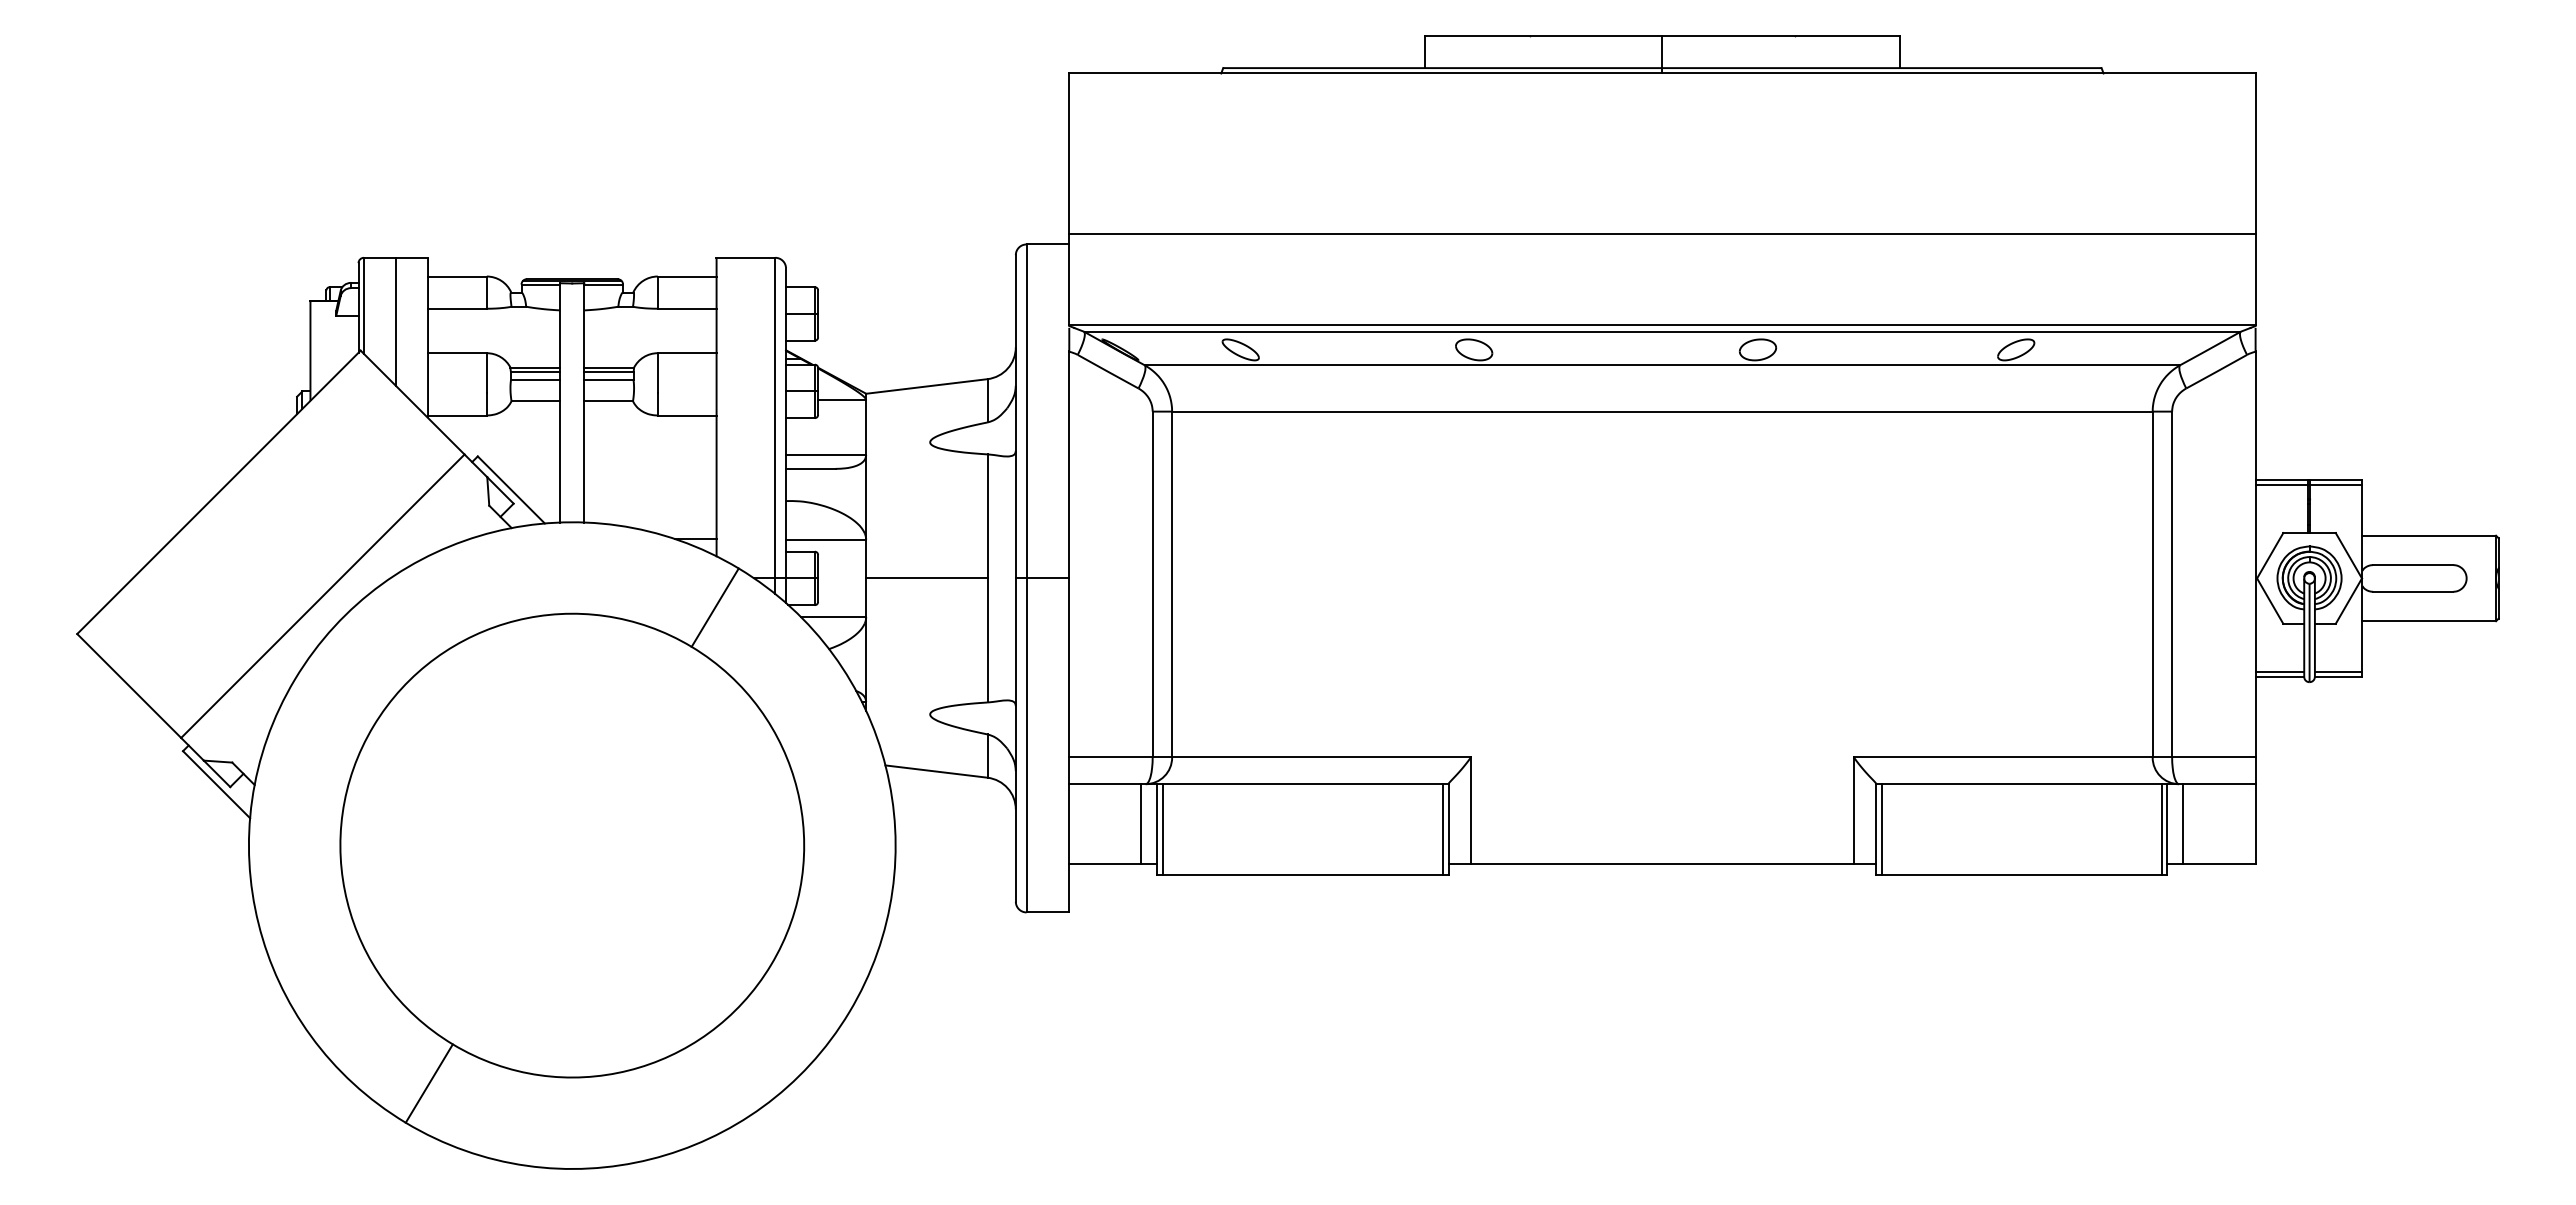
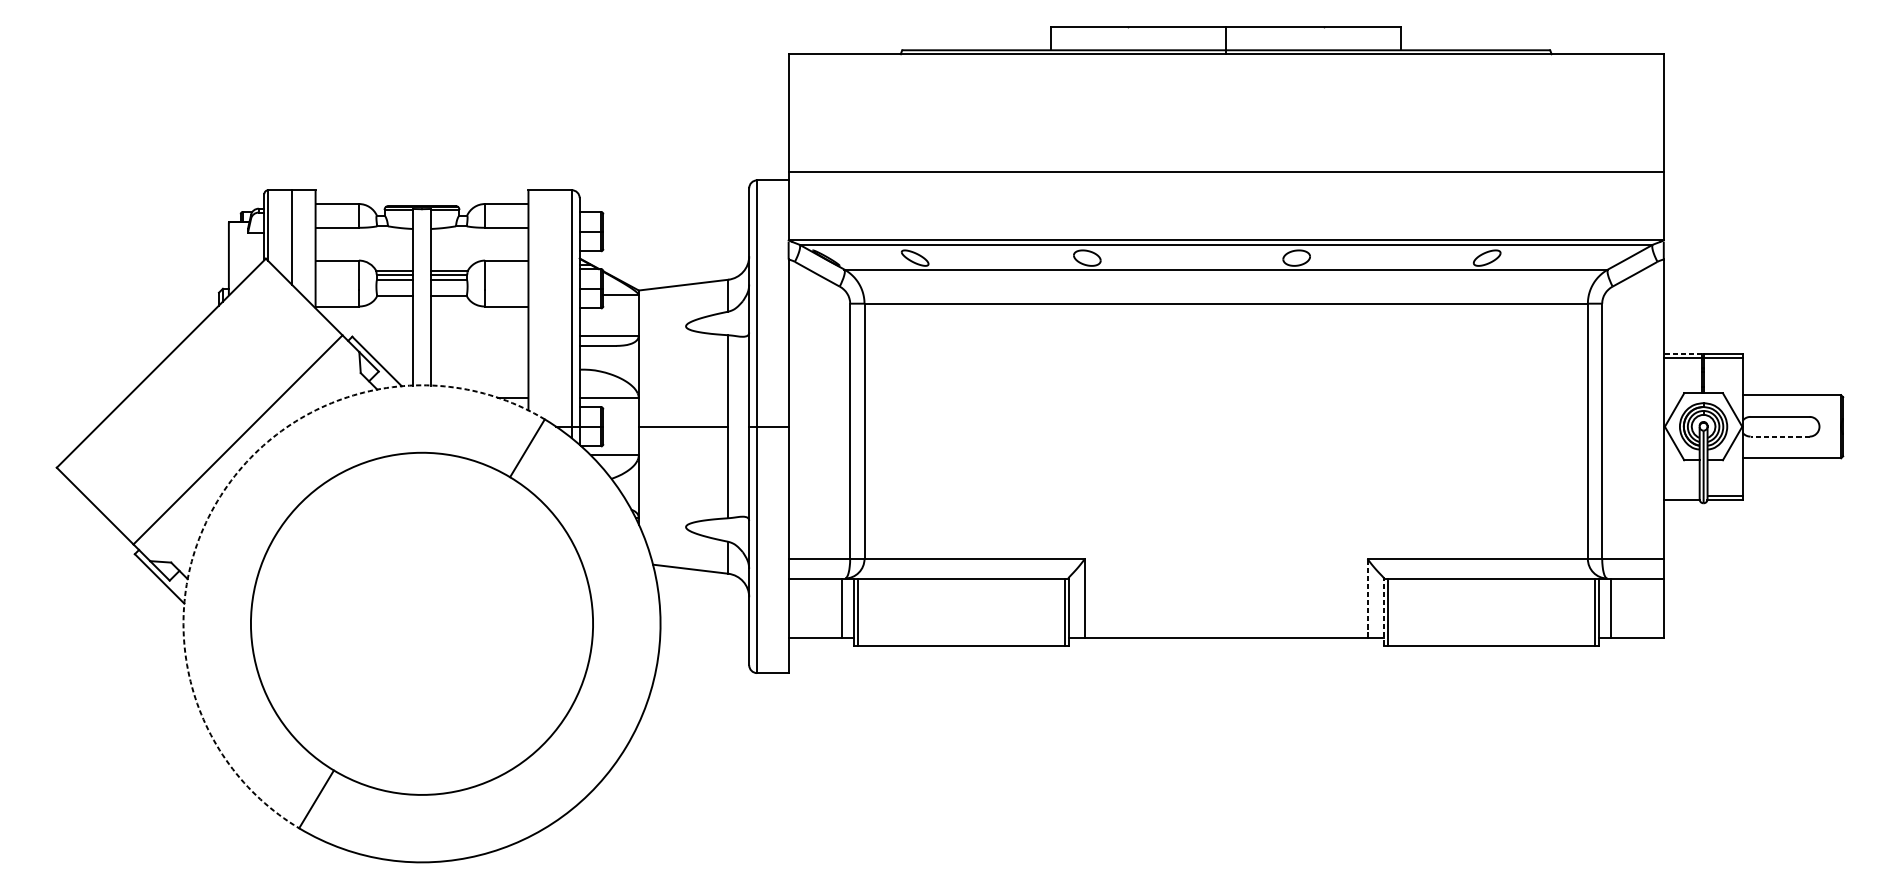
line: (2281, 479) -> (1682, 353), solid -> dashed
line: (2412, 591) -> (1779, 436), solid -> dashed
line: (2279, 671) -> (1681, 495), removed
arc: (295, 679) -> (217, 501), solid -> dashed
line: (1853, 810) -> (1367, 597), solid -> dashed
line: (1876, 829) -> (1384, 611), solid -> dashed

